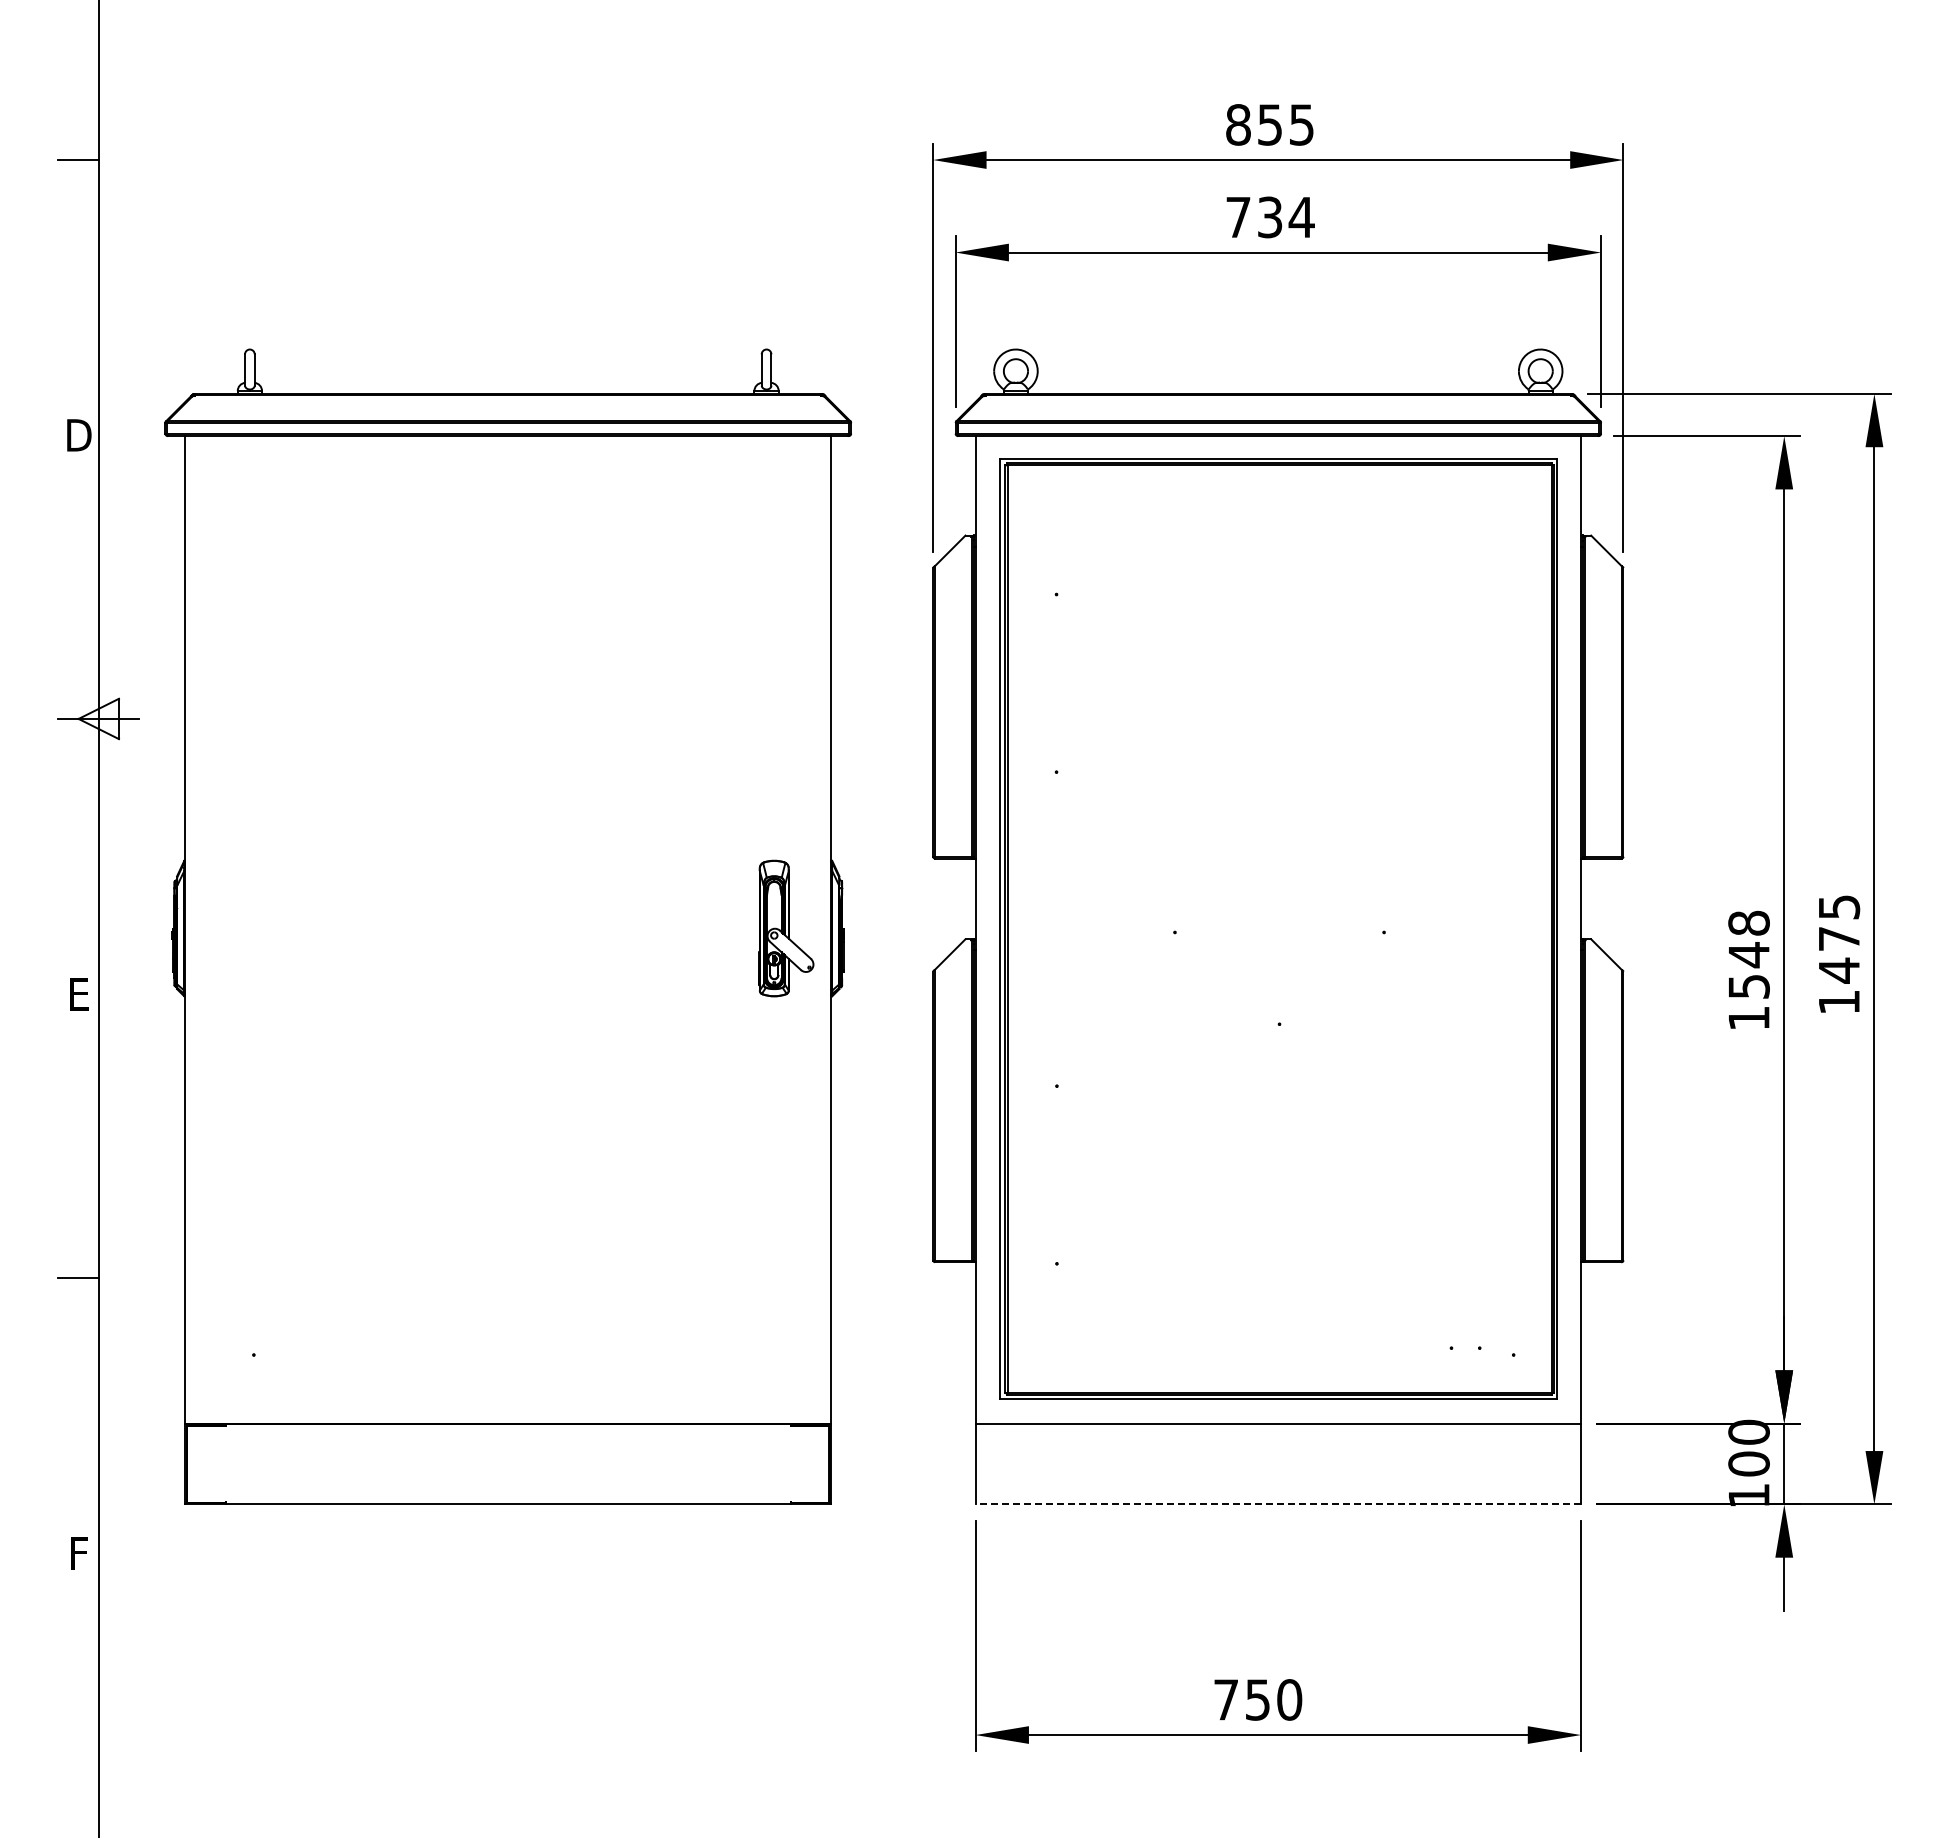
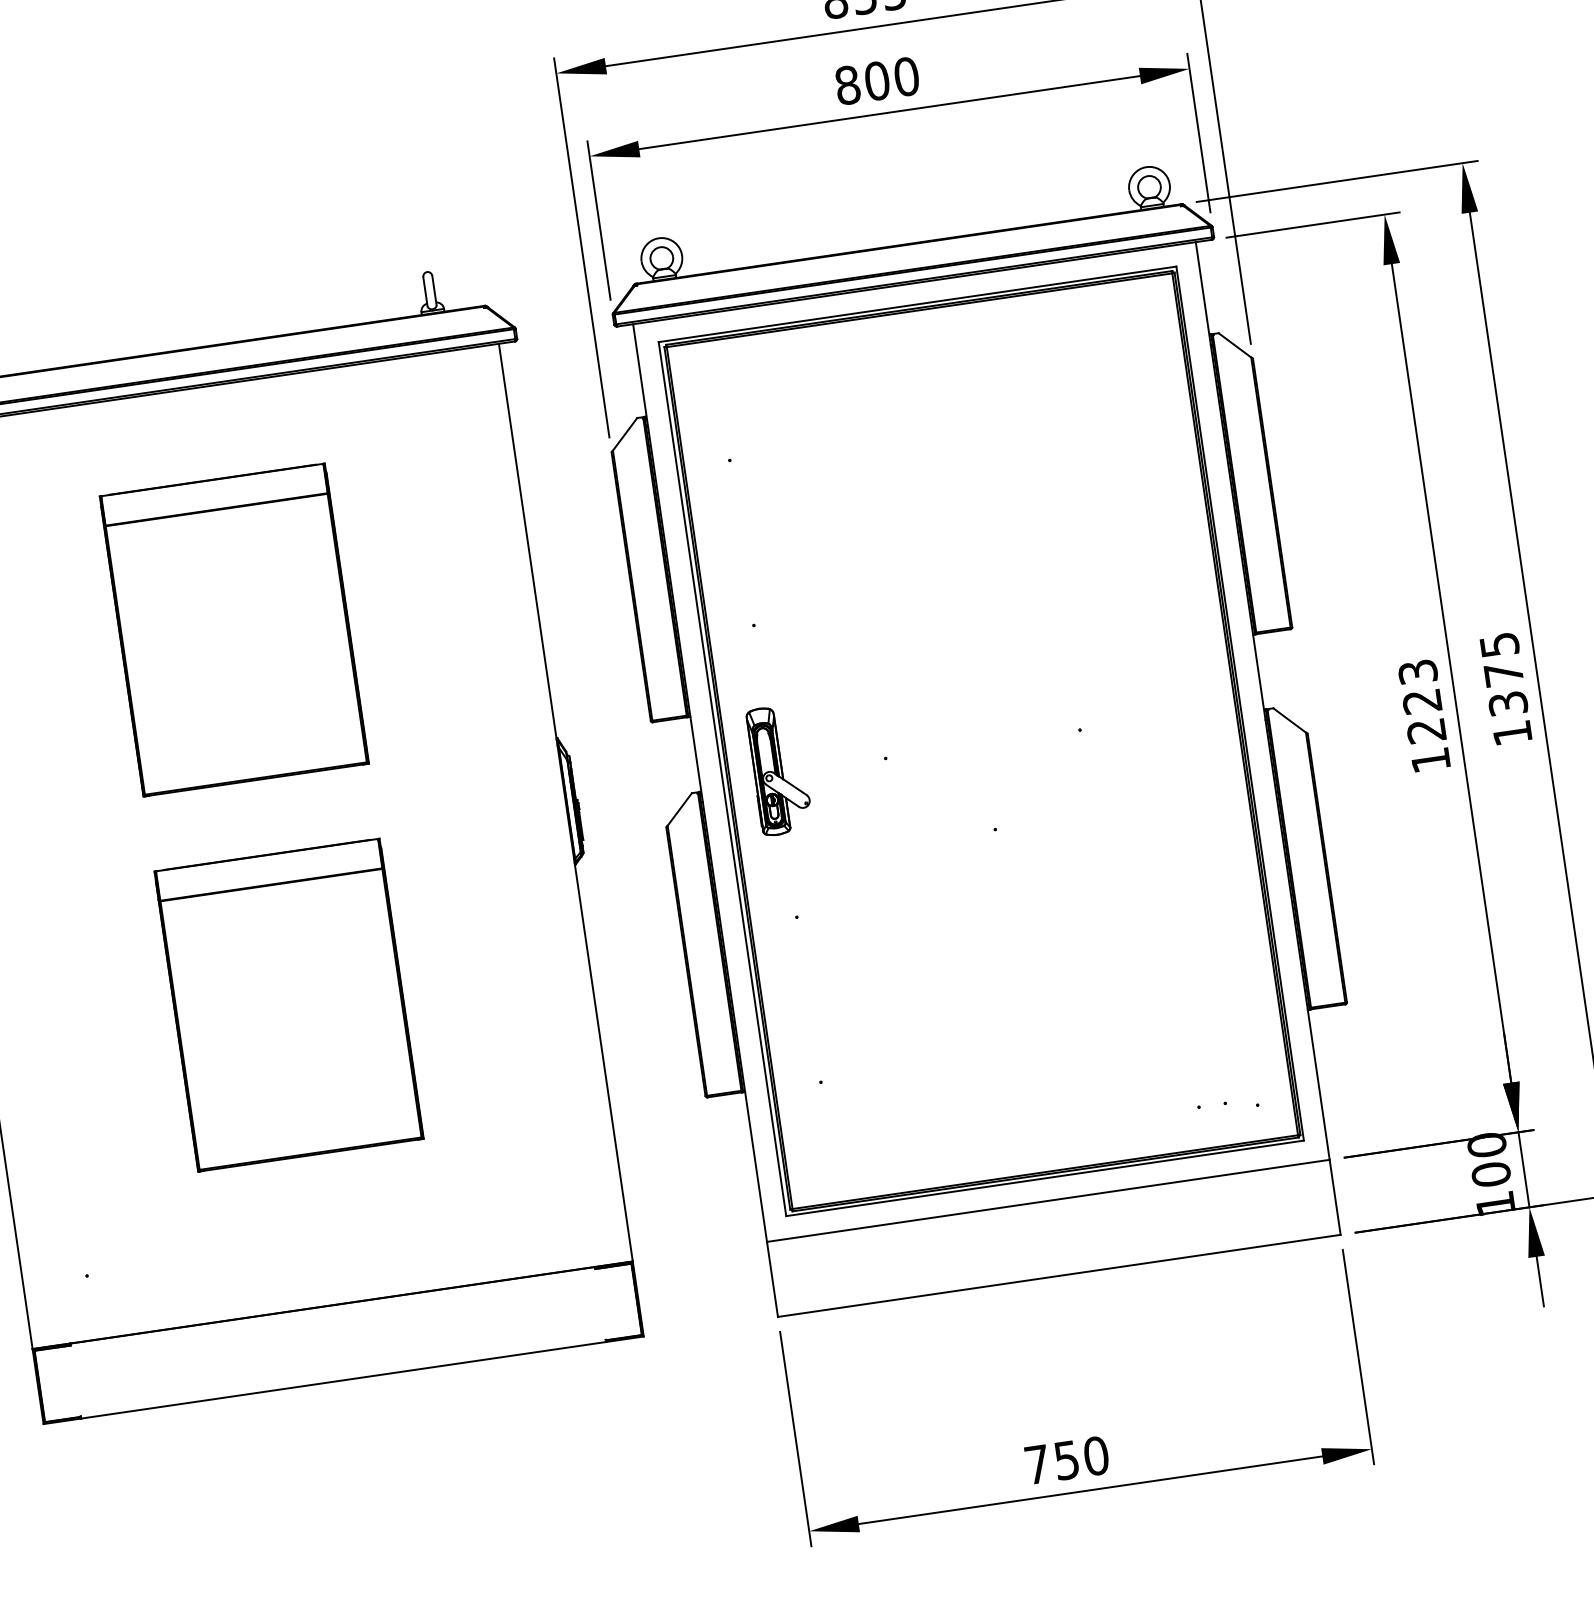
text: (1270, 217) -> (877, 81), 734 -> 800
part: (508, 696) -> (234, 629), added
part: (786, 928) -> (779, 770), moved
text: (1748, 954) -> (1421, 701), 1548 -> 1223
text: (1839, 970) -> (1508, 703), 1475 -> 1375
part: (508, 1100) -> (289, 1004), added
line: (1278, 1504) -> (1059, 1275), dashed -> solid

